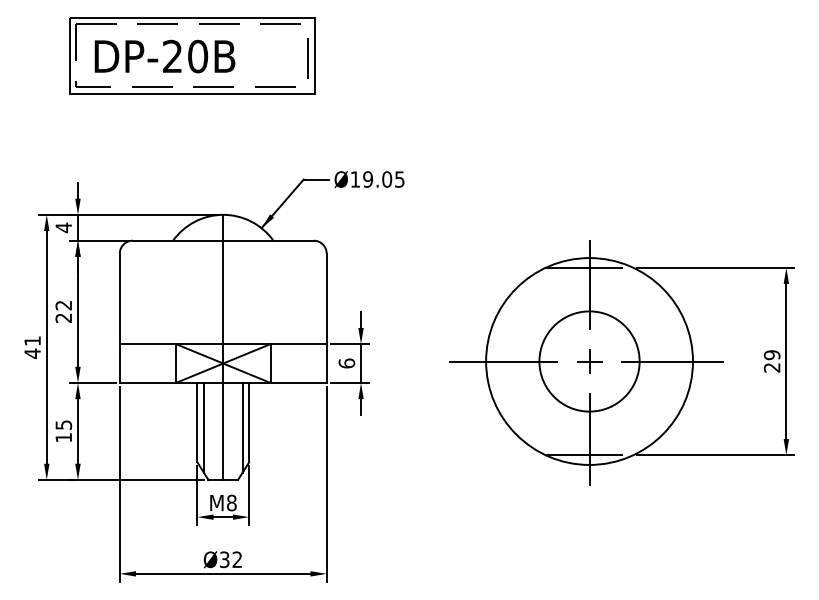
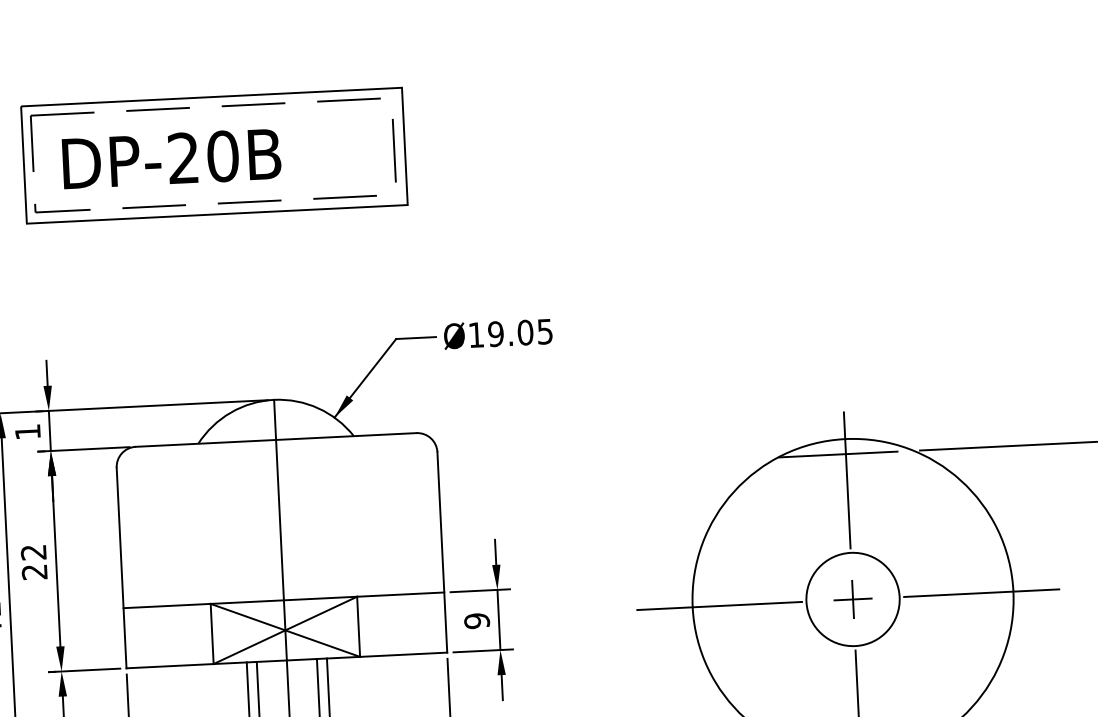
text: (63, 227) -> (27, 431), 4 -> 1
circle: (589, 361) -> (852, 599), size x0.6
text: (346, 363) -> (476, 620), 6 -> 9

